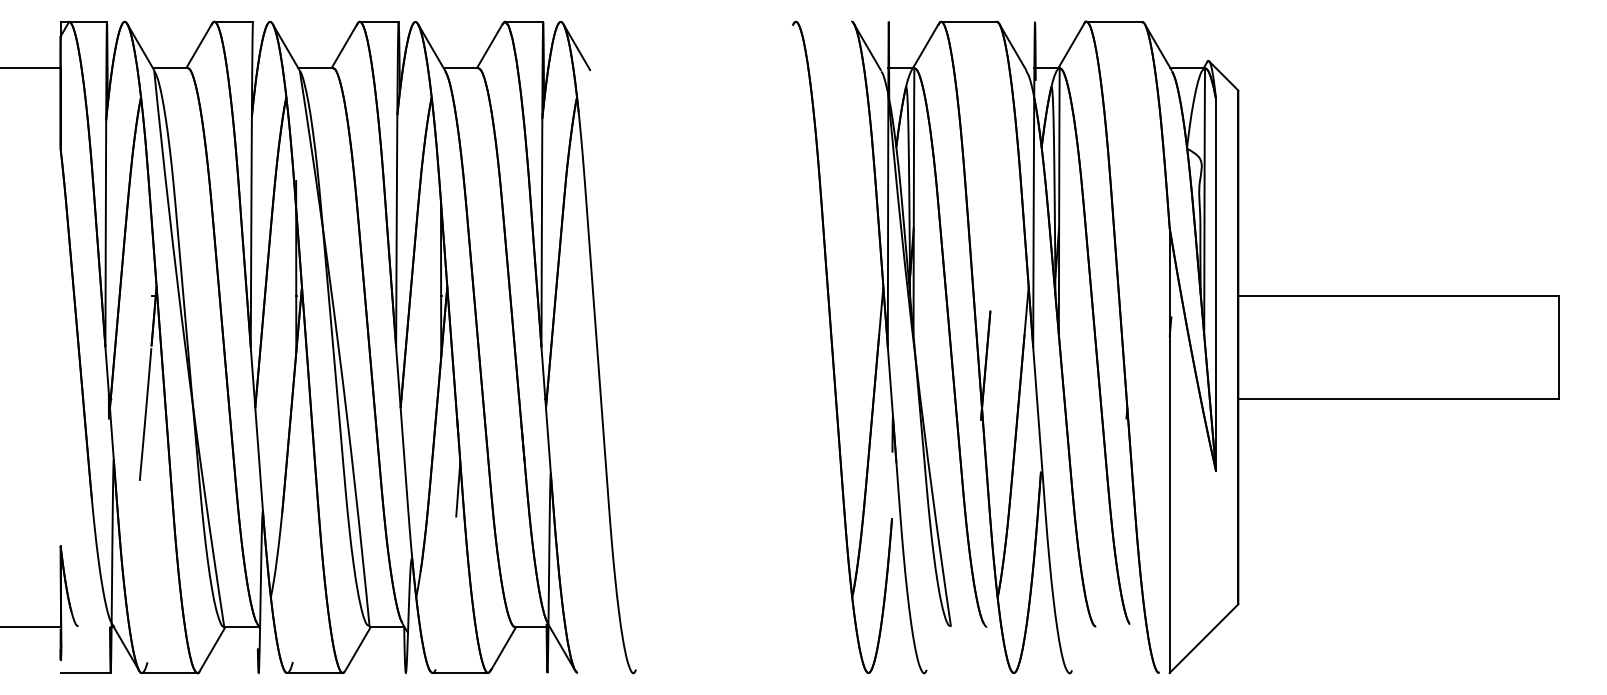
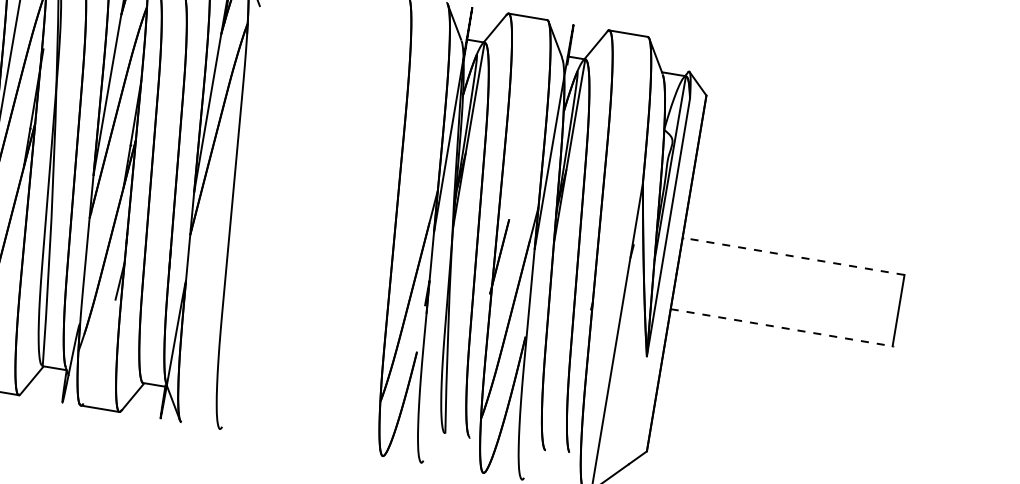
line: (1398, 295) -> (793, 256), solid -> dashed
line: (1399, 398) -> (782, 327), solid -> dashed

